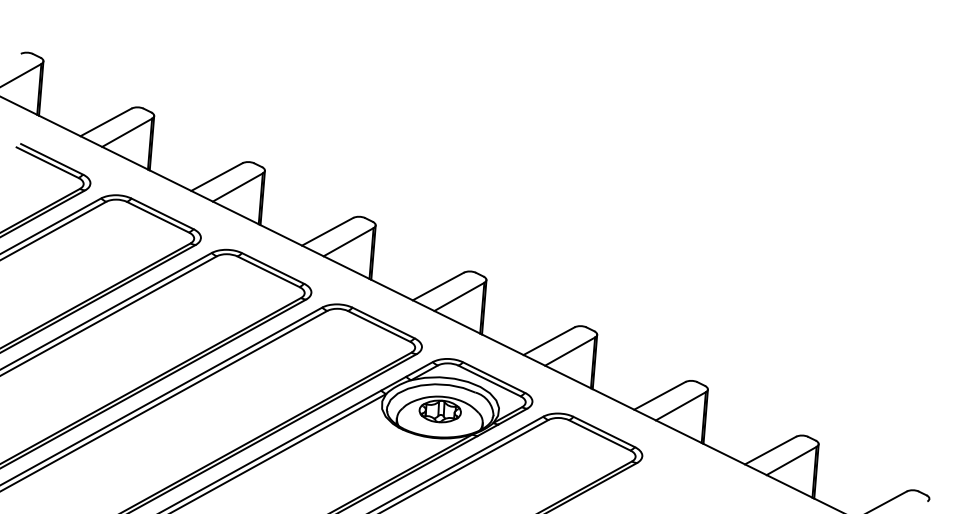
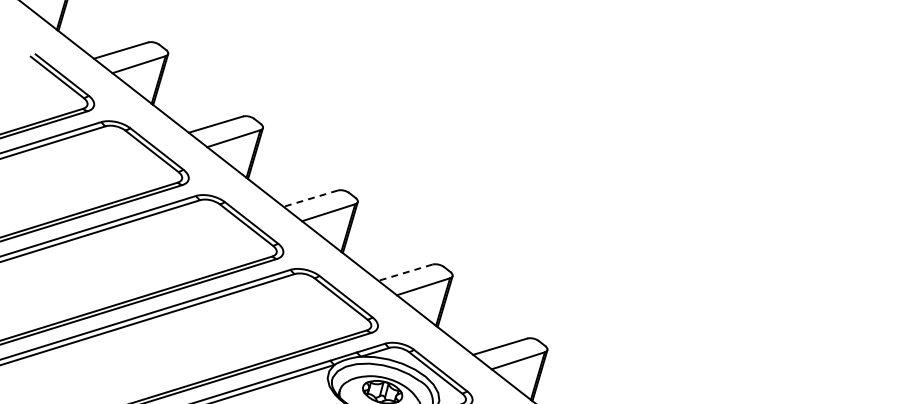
line: (327, 232) -> (310, 199), solid -> dashed
line: (437, 286) -> (404, 272), solid -> dashed

